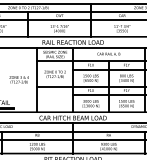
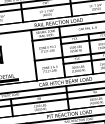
text: (18, 79) -> (49, 69), moved

